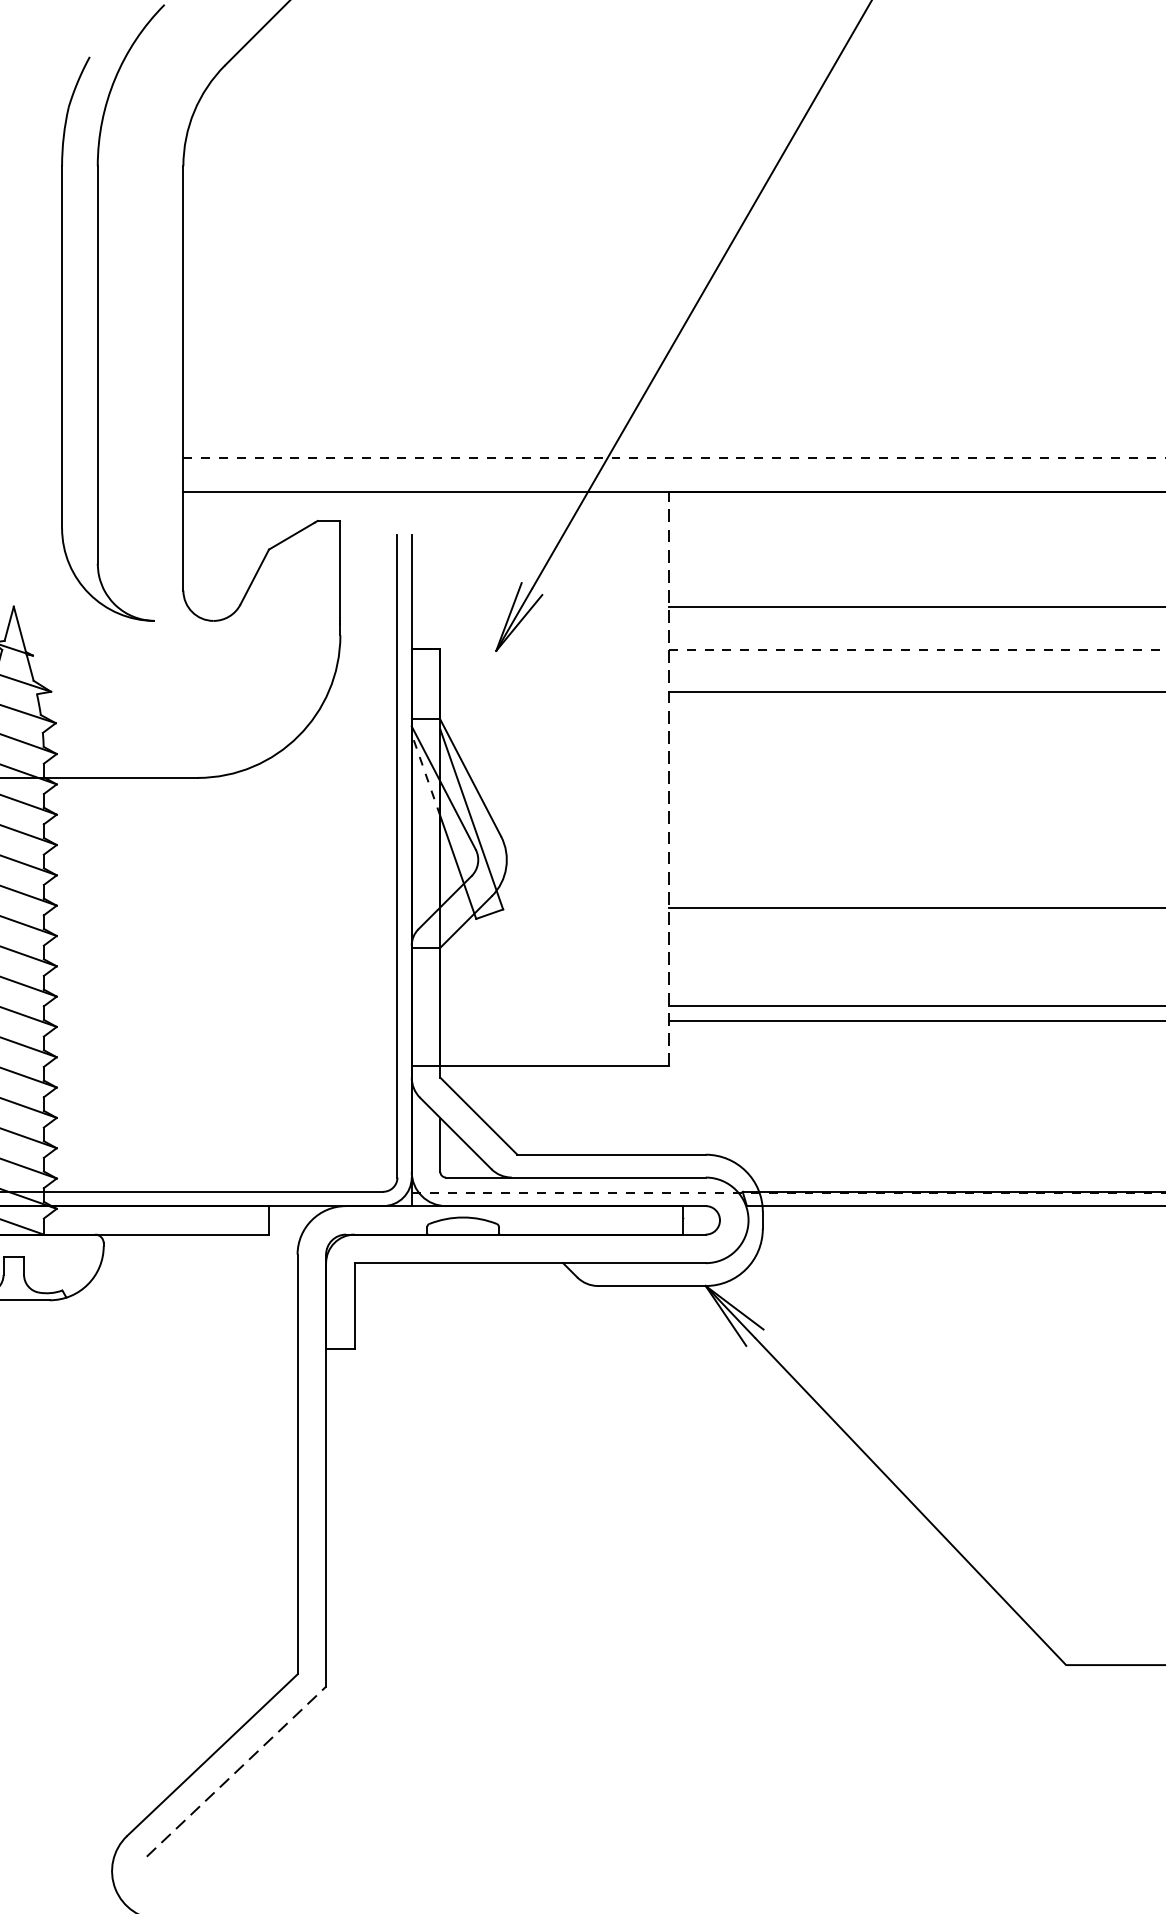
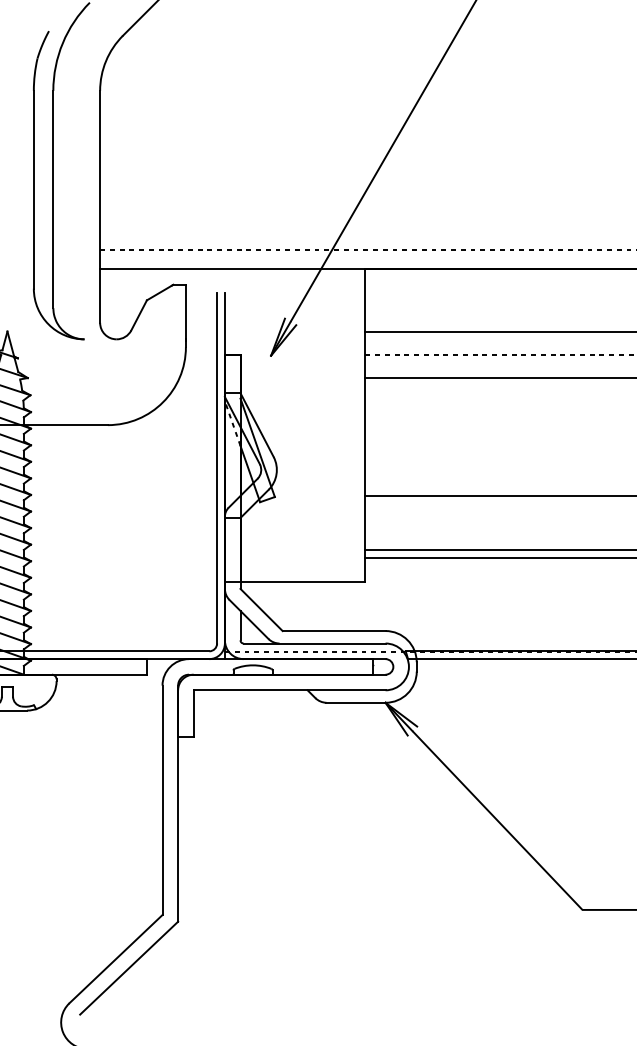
line: (669, 778) -> (365, 425), dashed -> solid
line: (237, 1772) -> (129, 968), dashed -> solid

